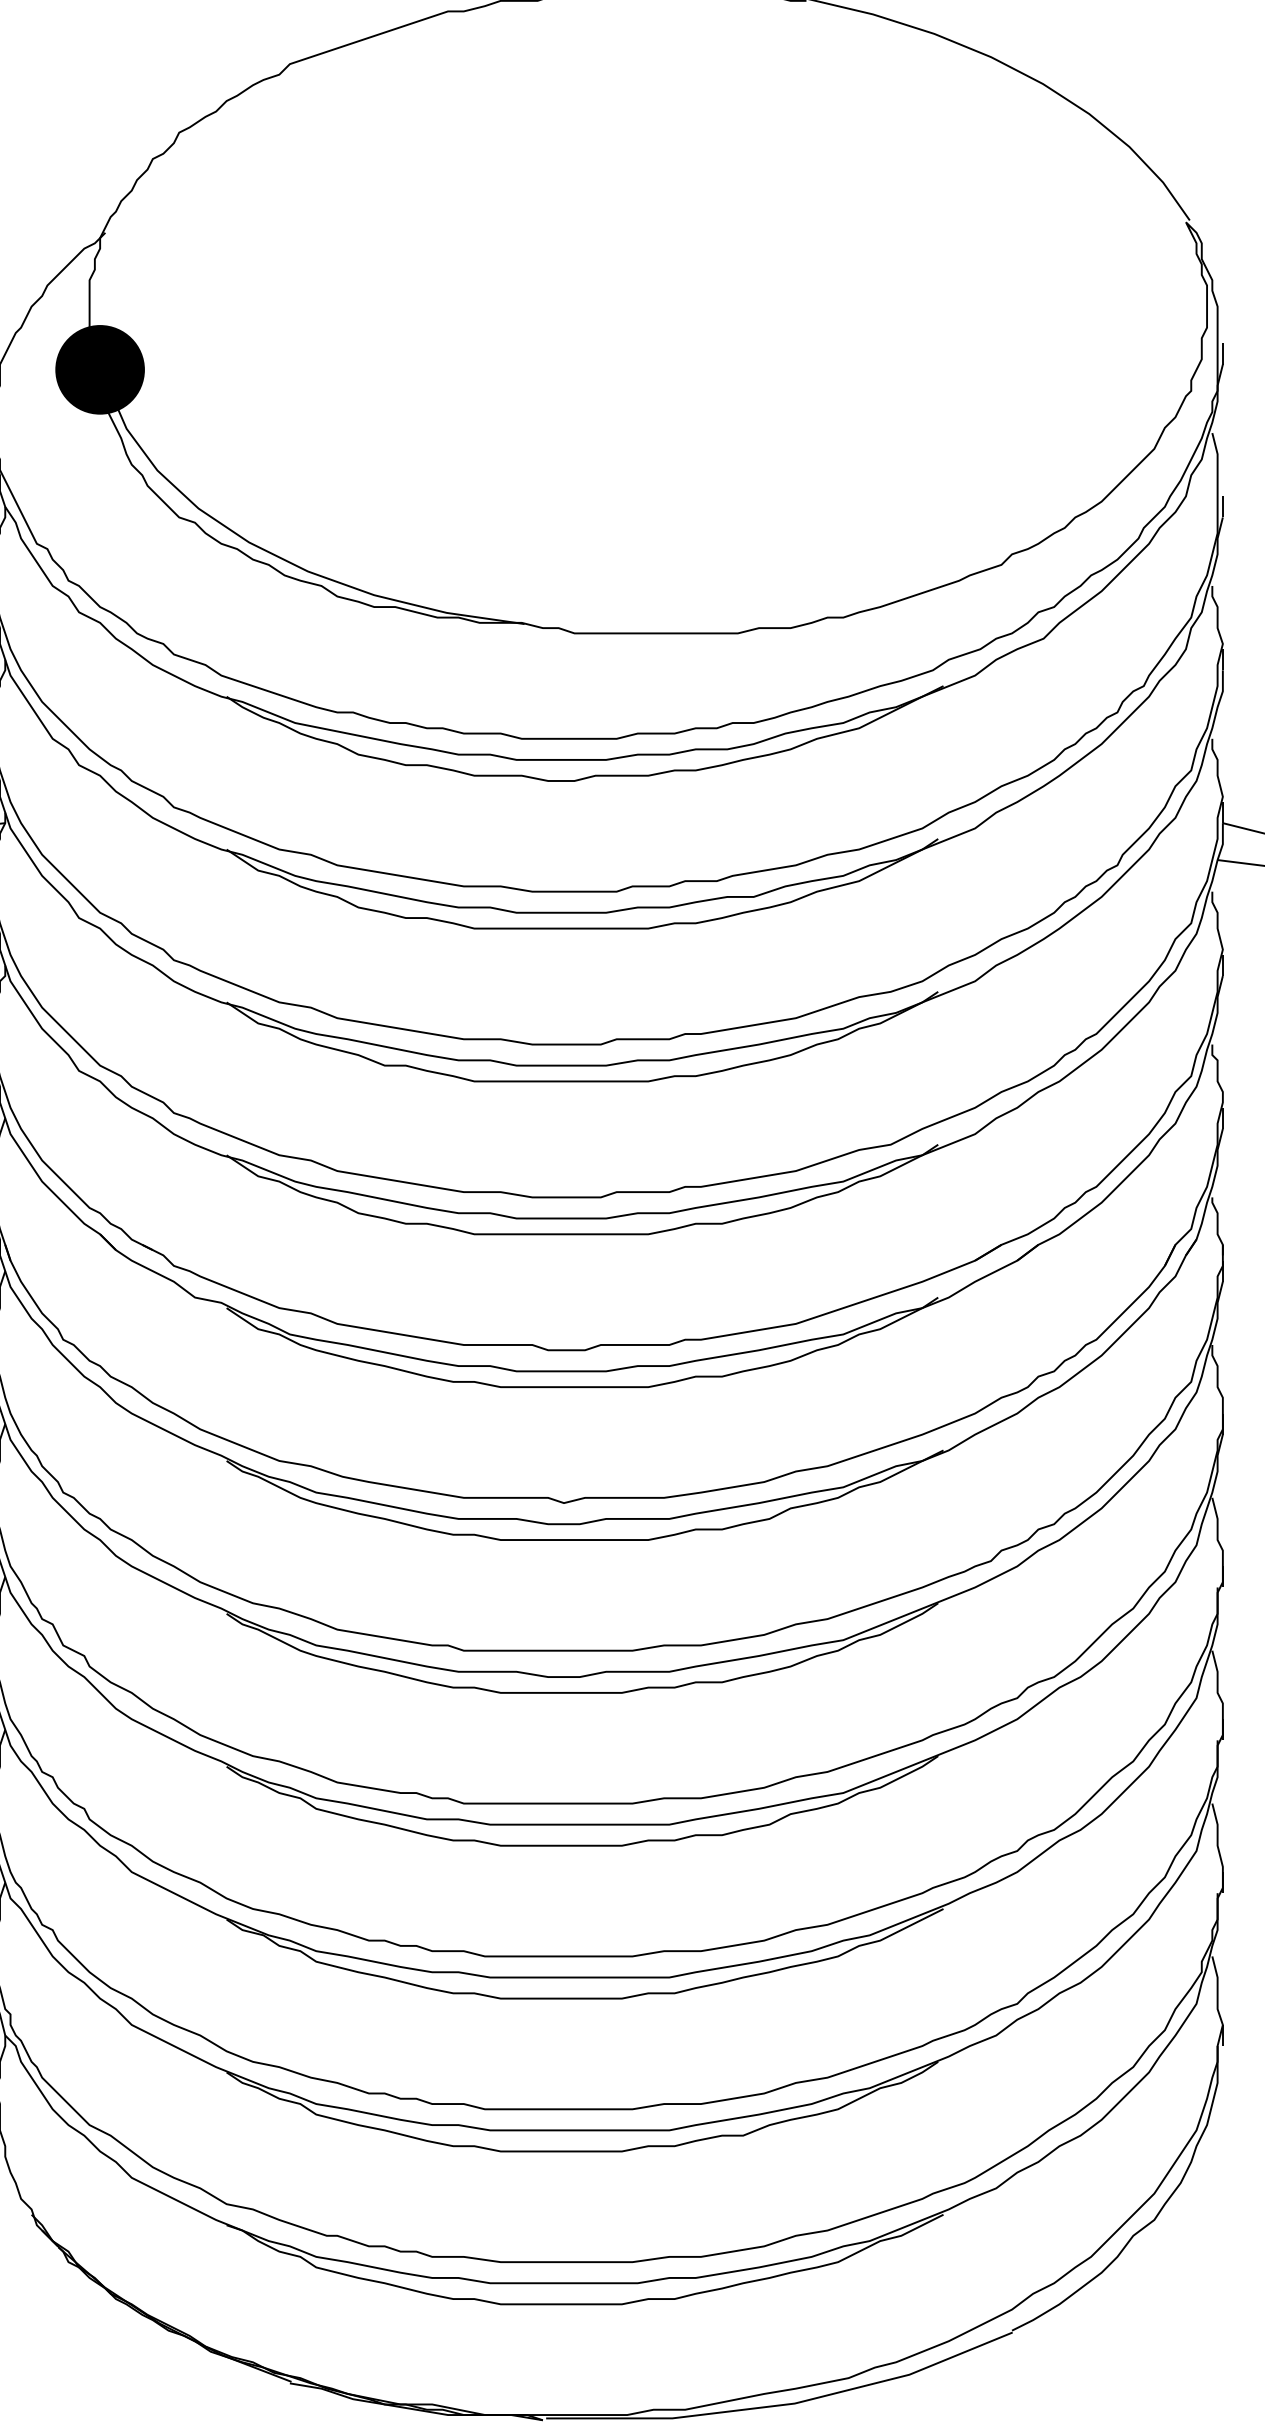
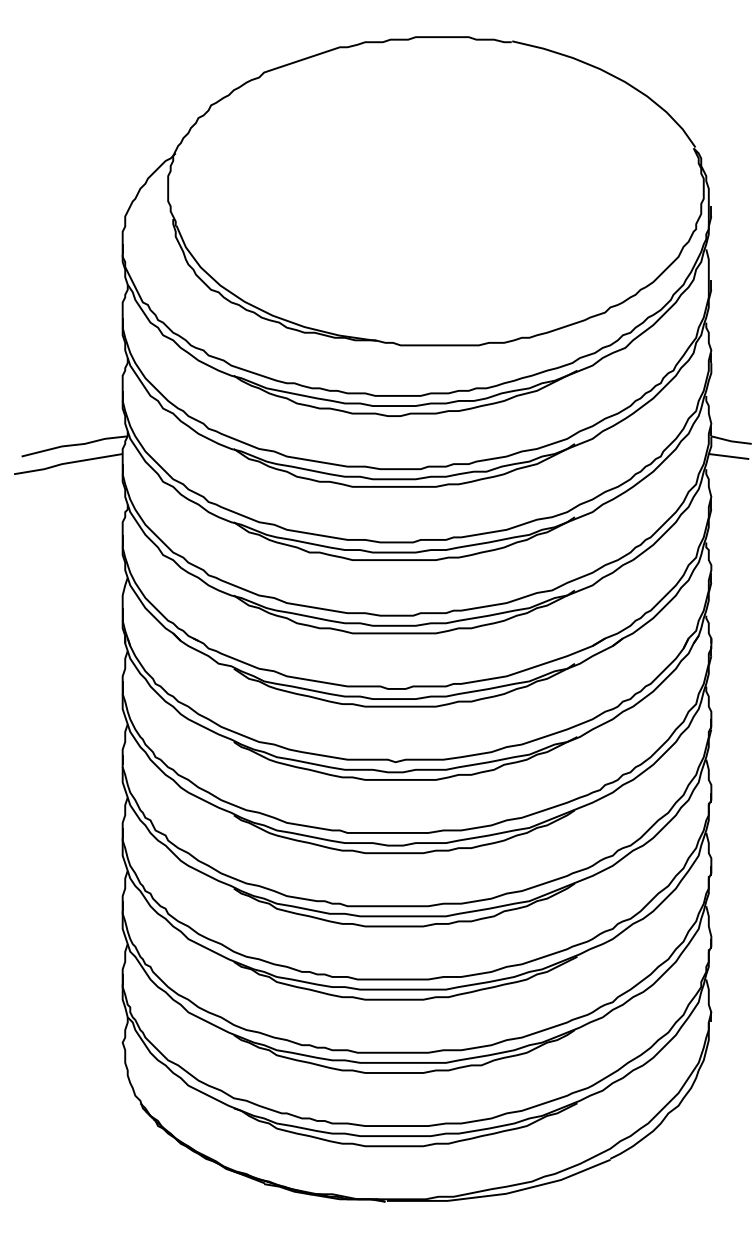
fill: (98, 368) -> (172, 218), removed

